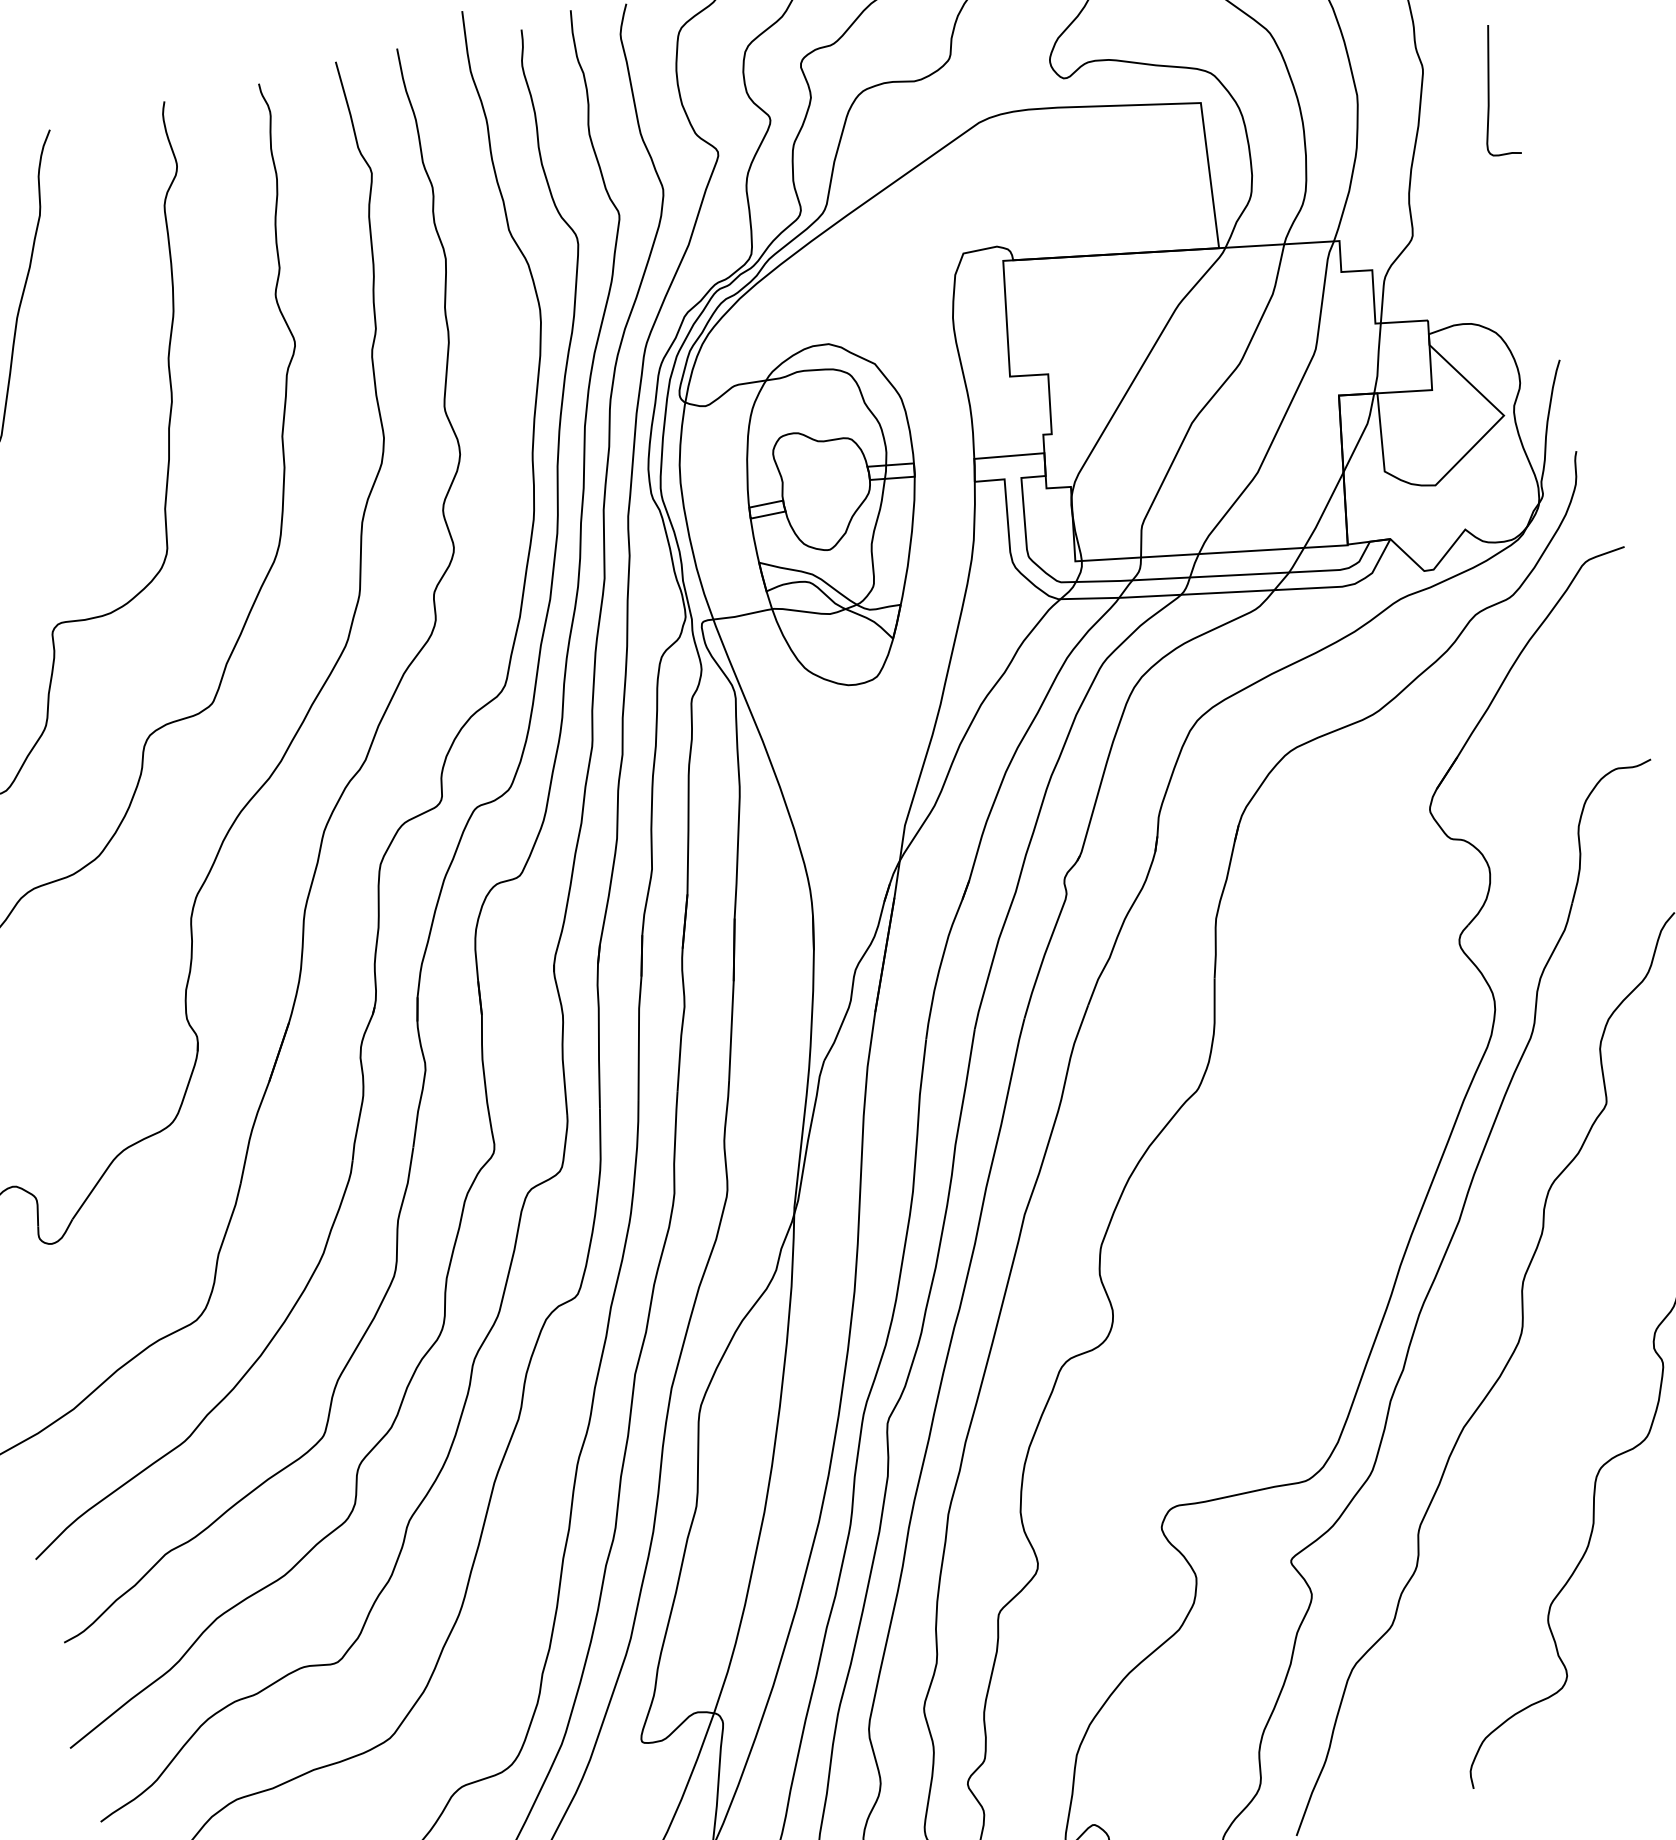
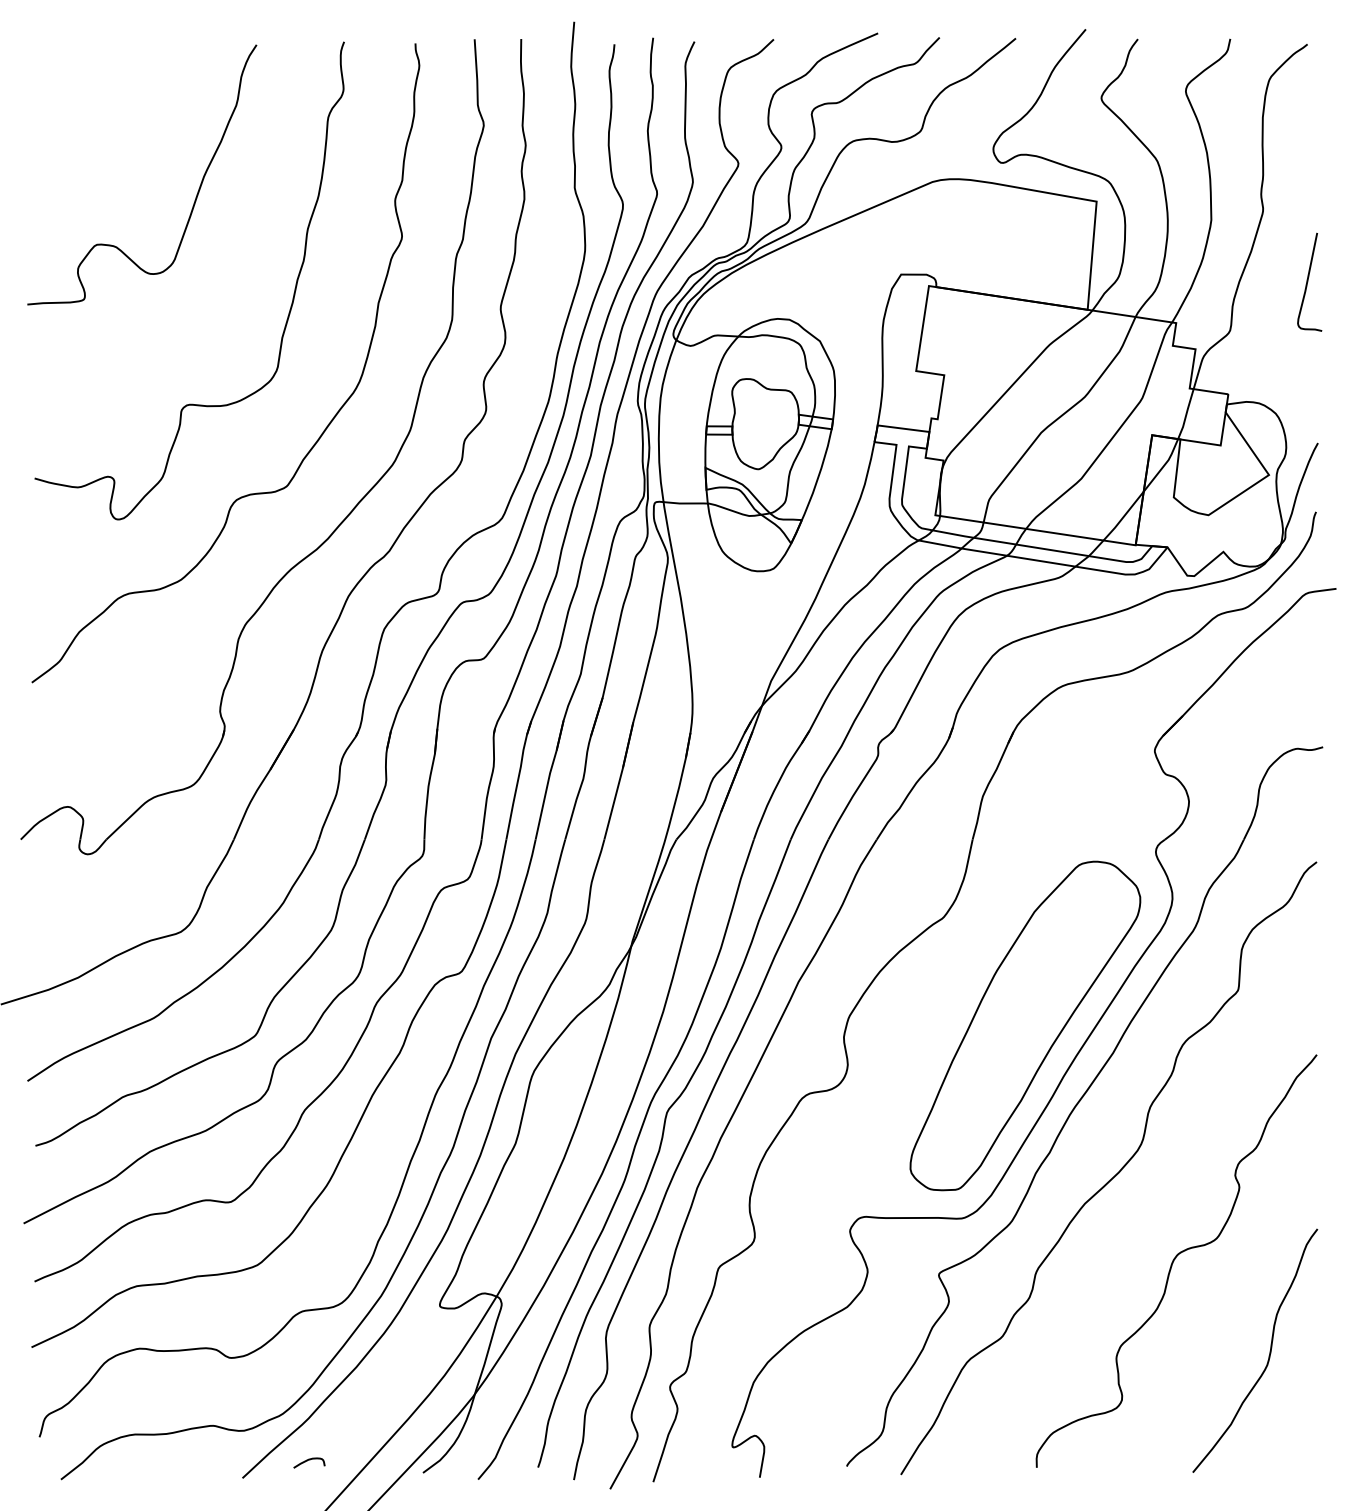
curve: (1490, 91) -> (1308, 281), moved
part: (1335, 1208) -> (1025, 1025), added

